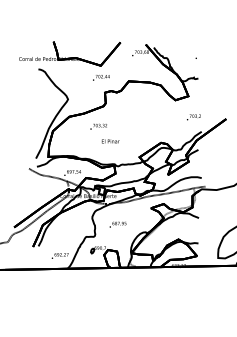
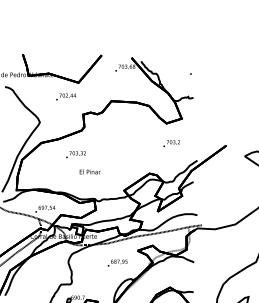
text: (101, 77) -> (66, 96), moved
text: (193, 117) -> (171, 143), moved
text: (117, 224) -> (117, 262), moved

